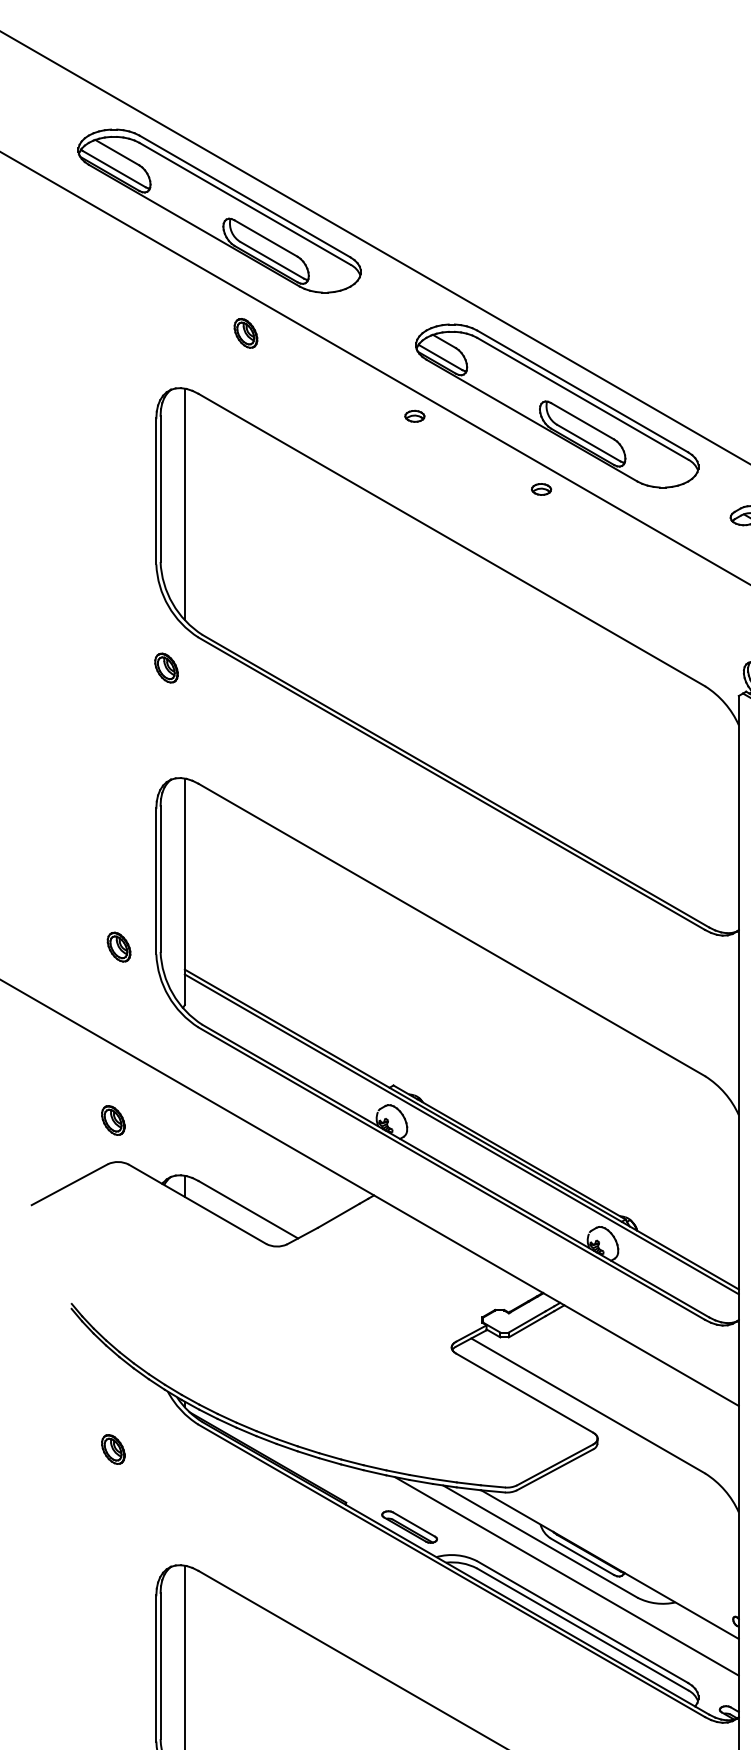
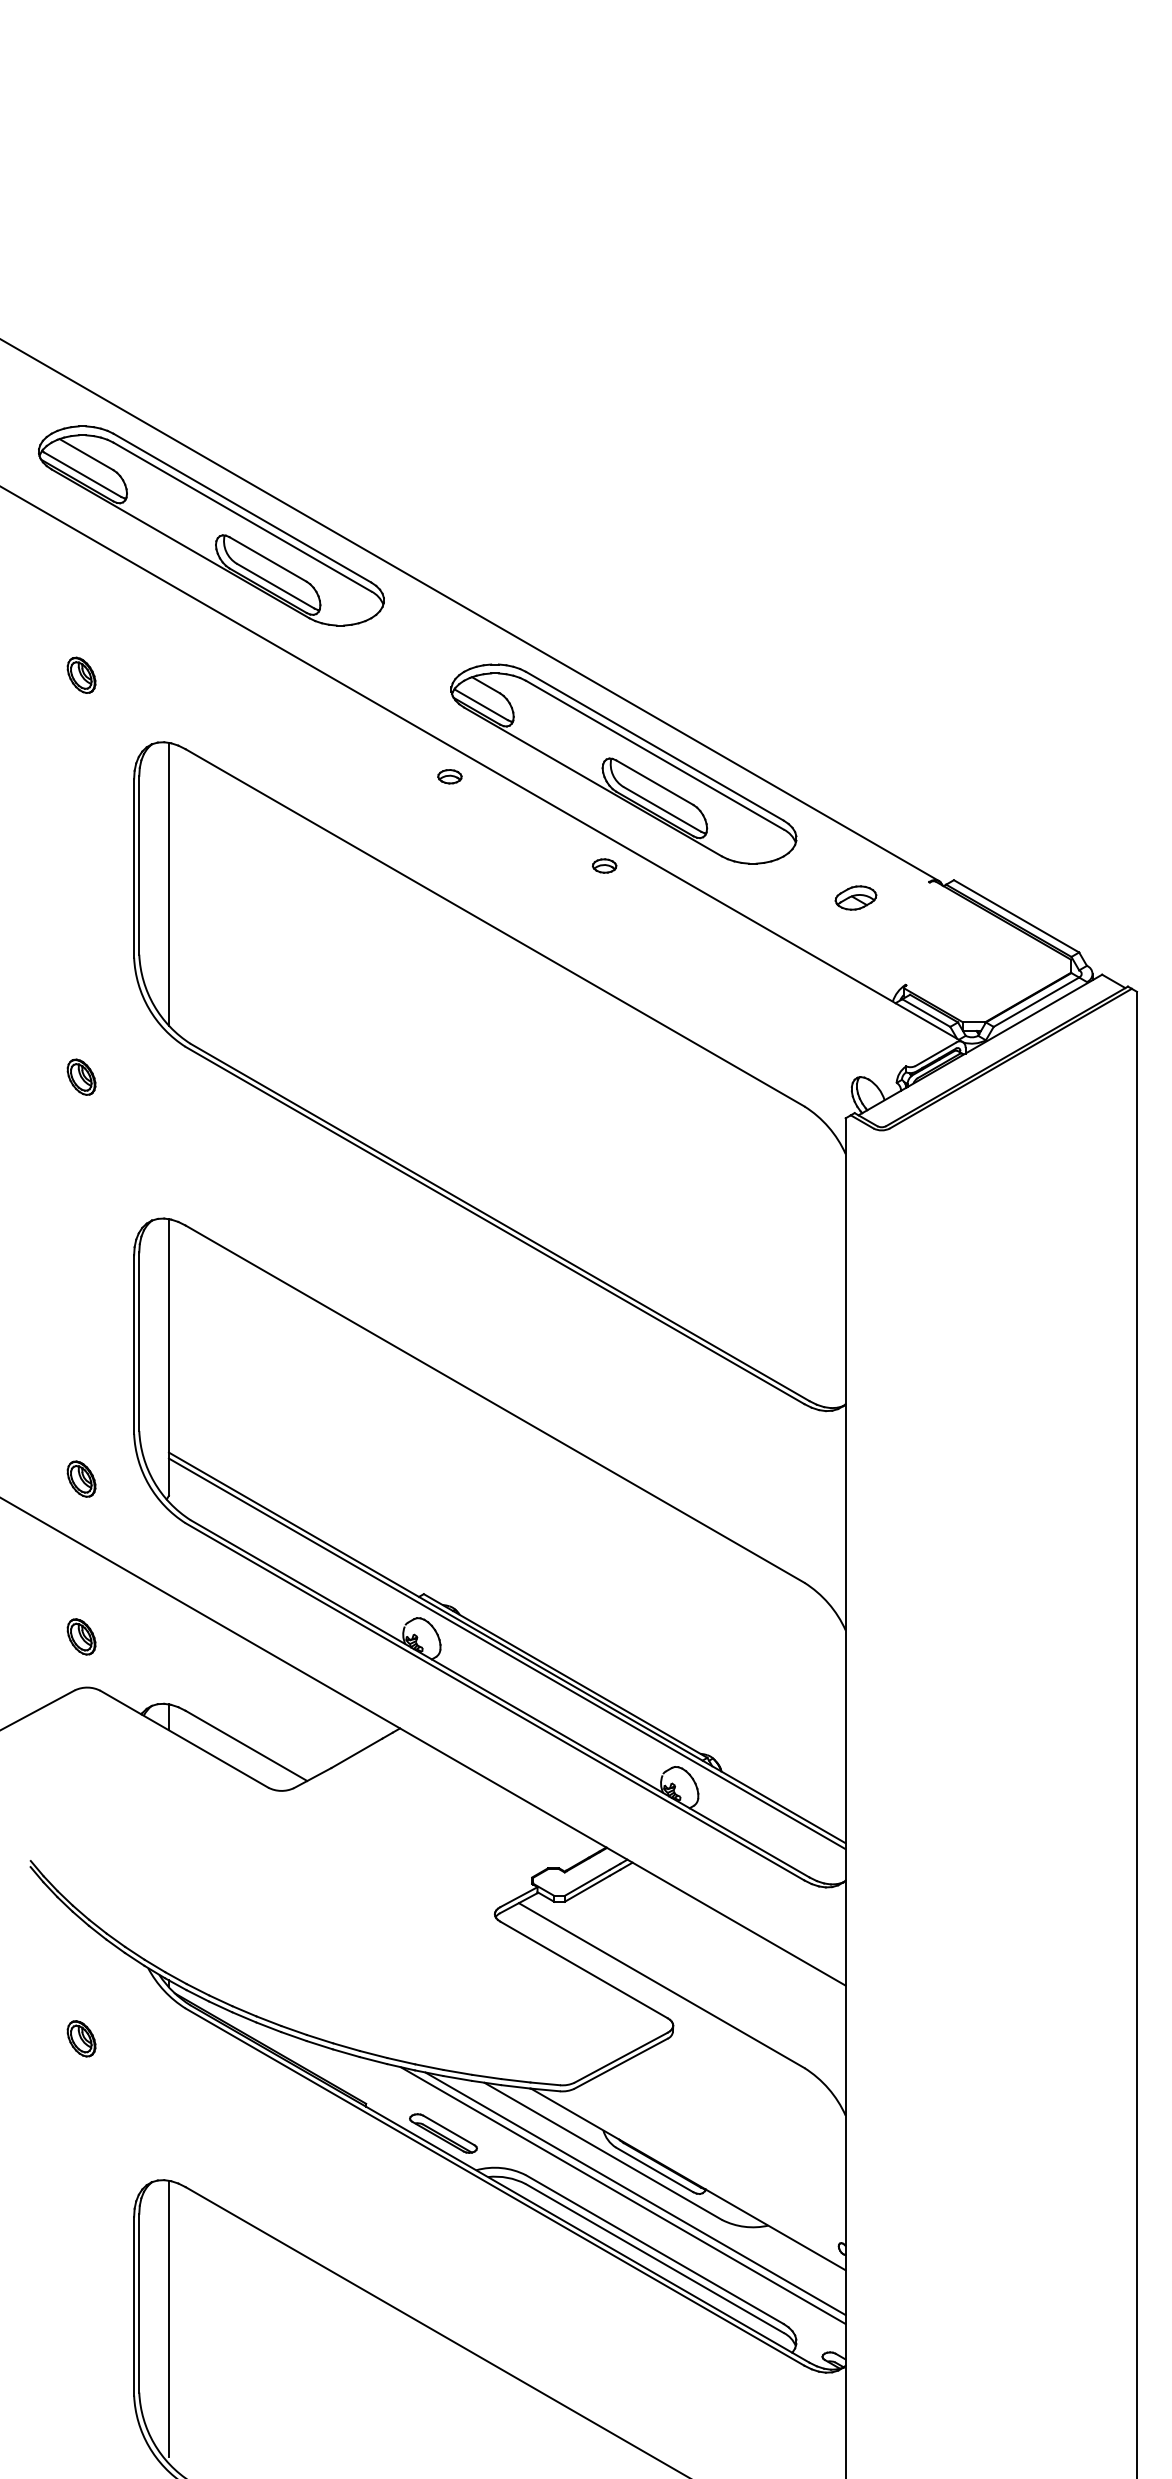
part: (245, 332) -> (81, 674), moved
part: (166, 667) -> (81, 1076), moved
part: (119, 946) -> (81, 1478), moved
line: (556, 1577) -> (622, 2195), added

